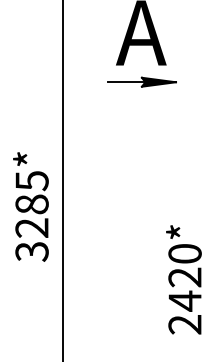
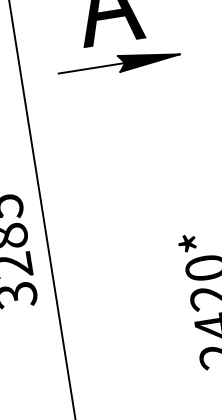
part: (141, 81) -> (118, 62), size x1.43

